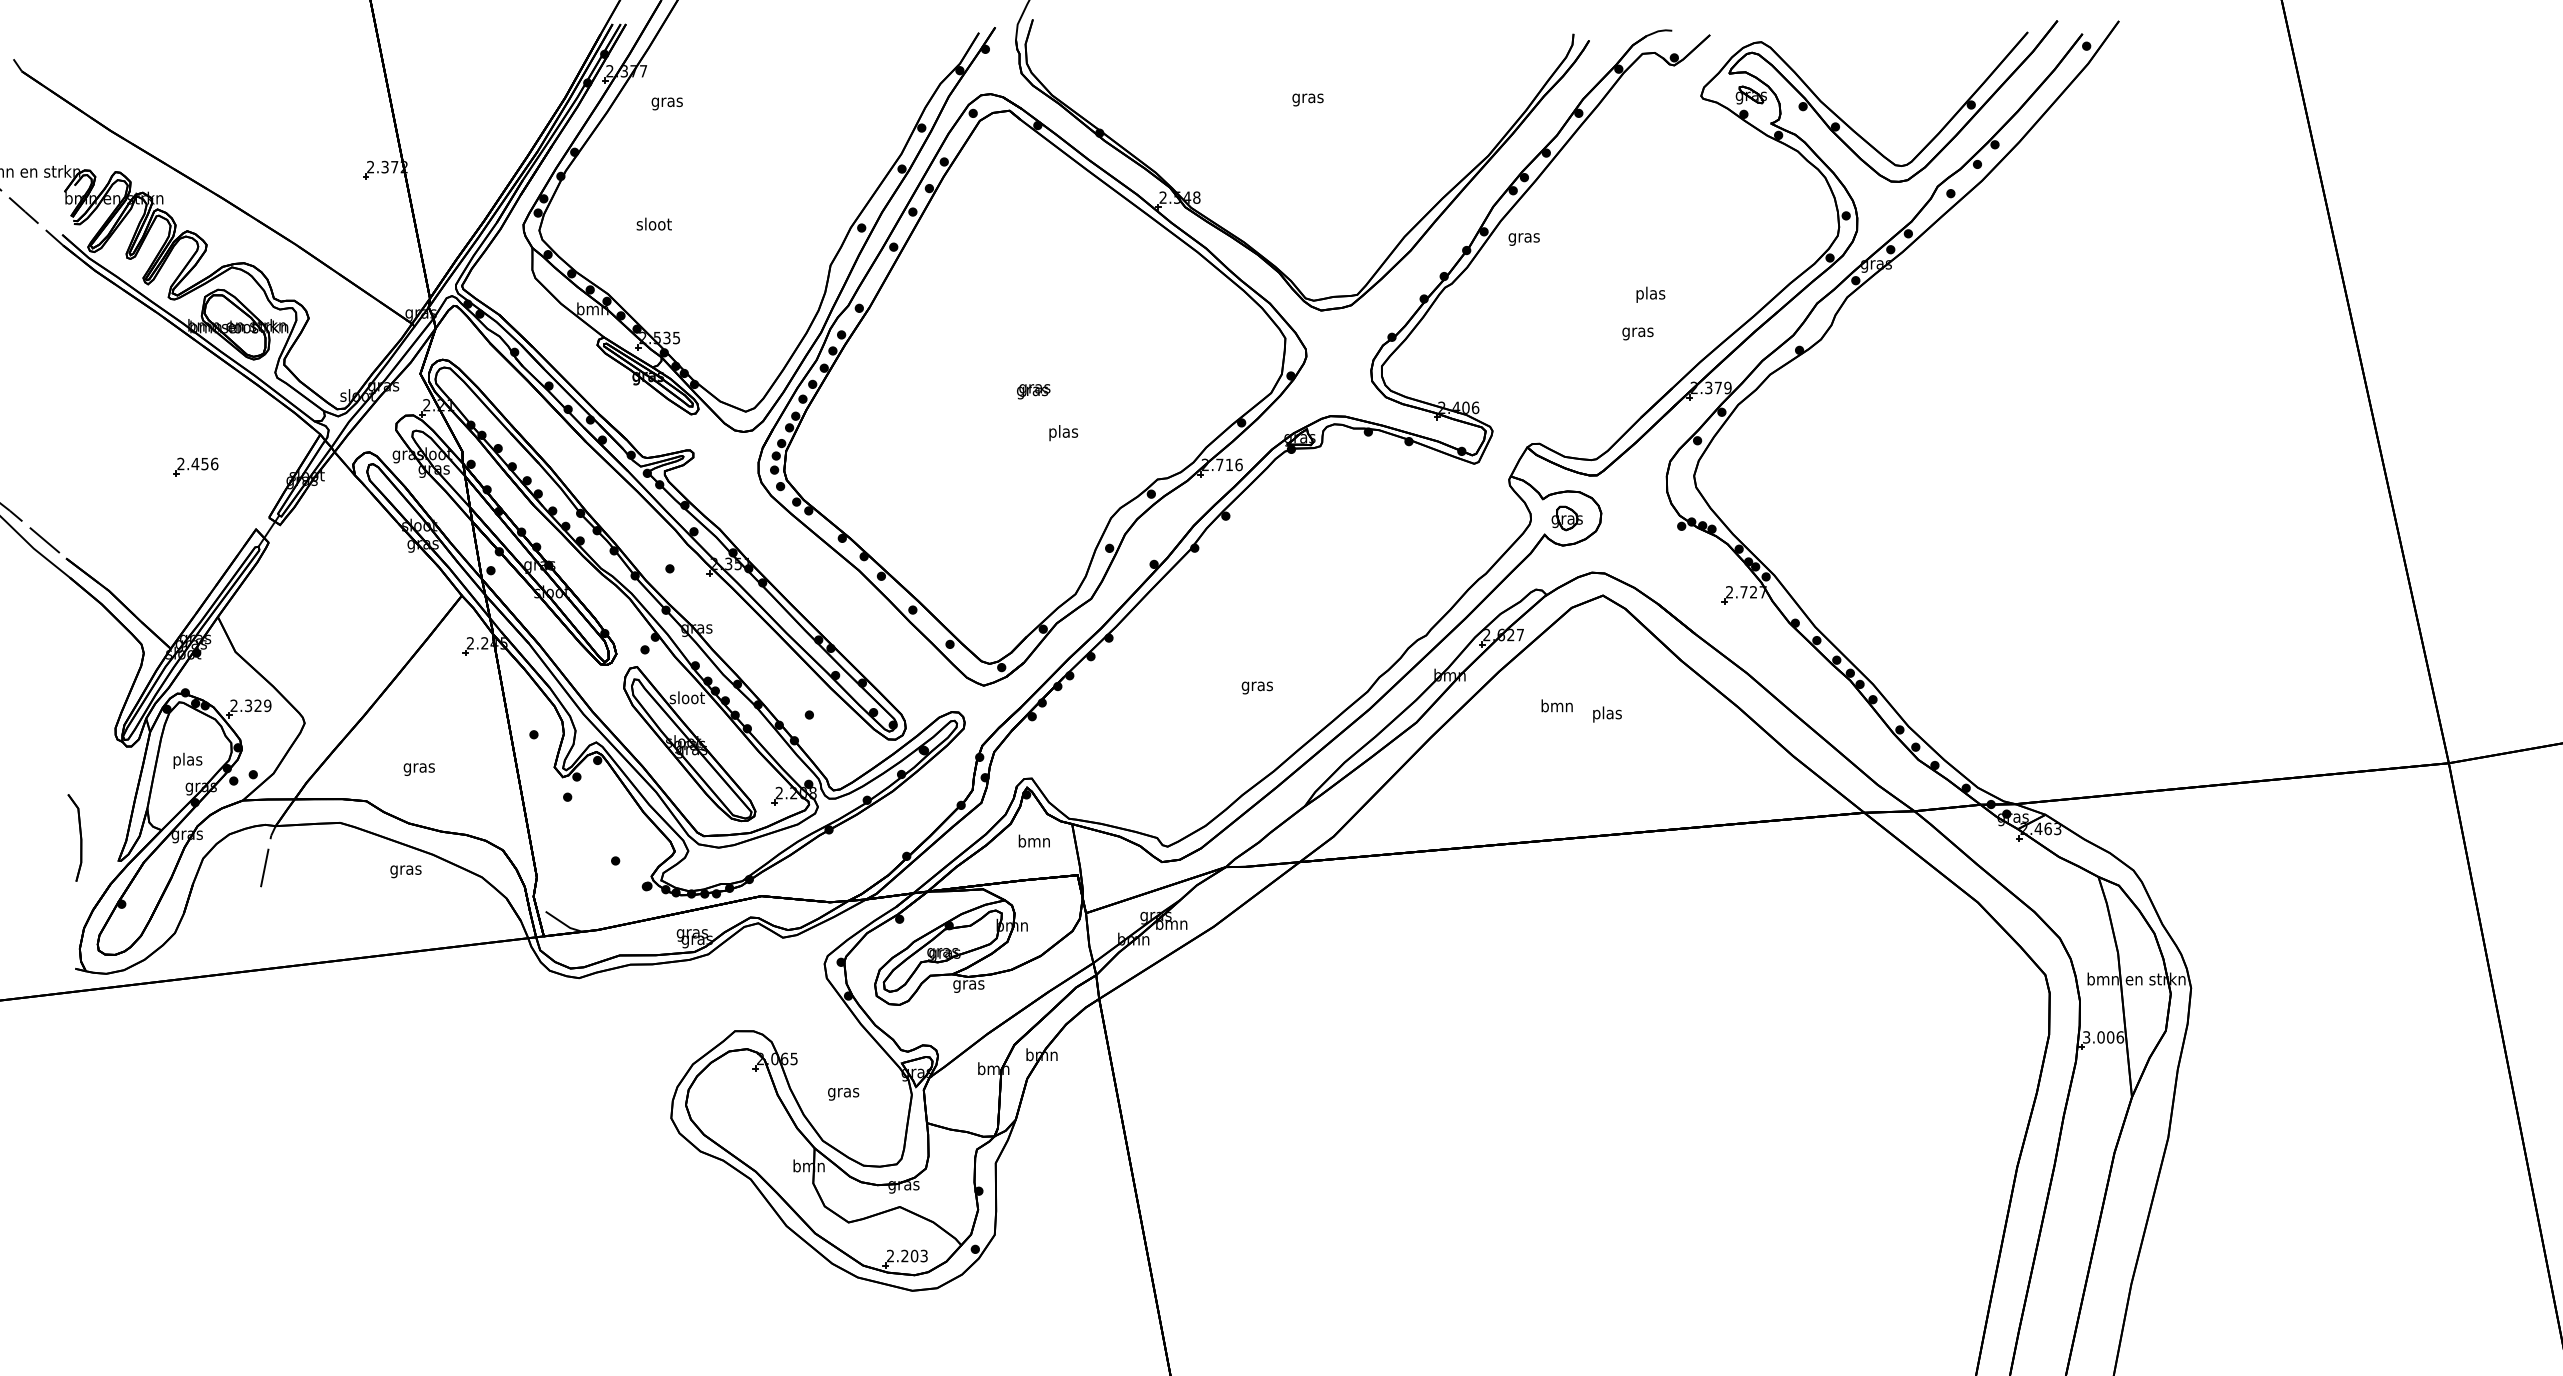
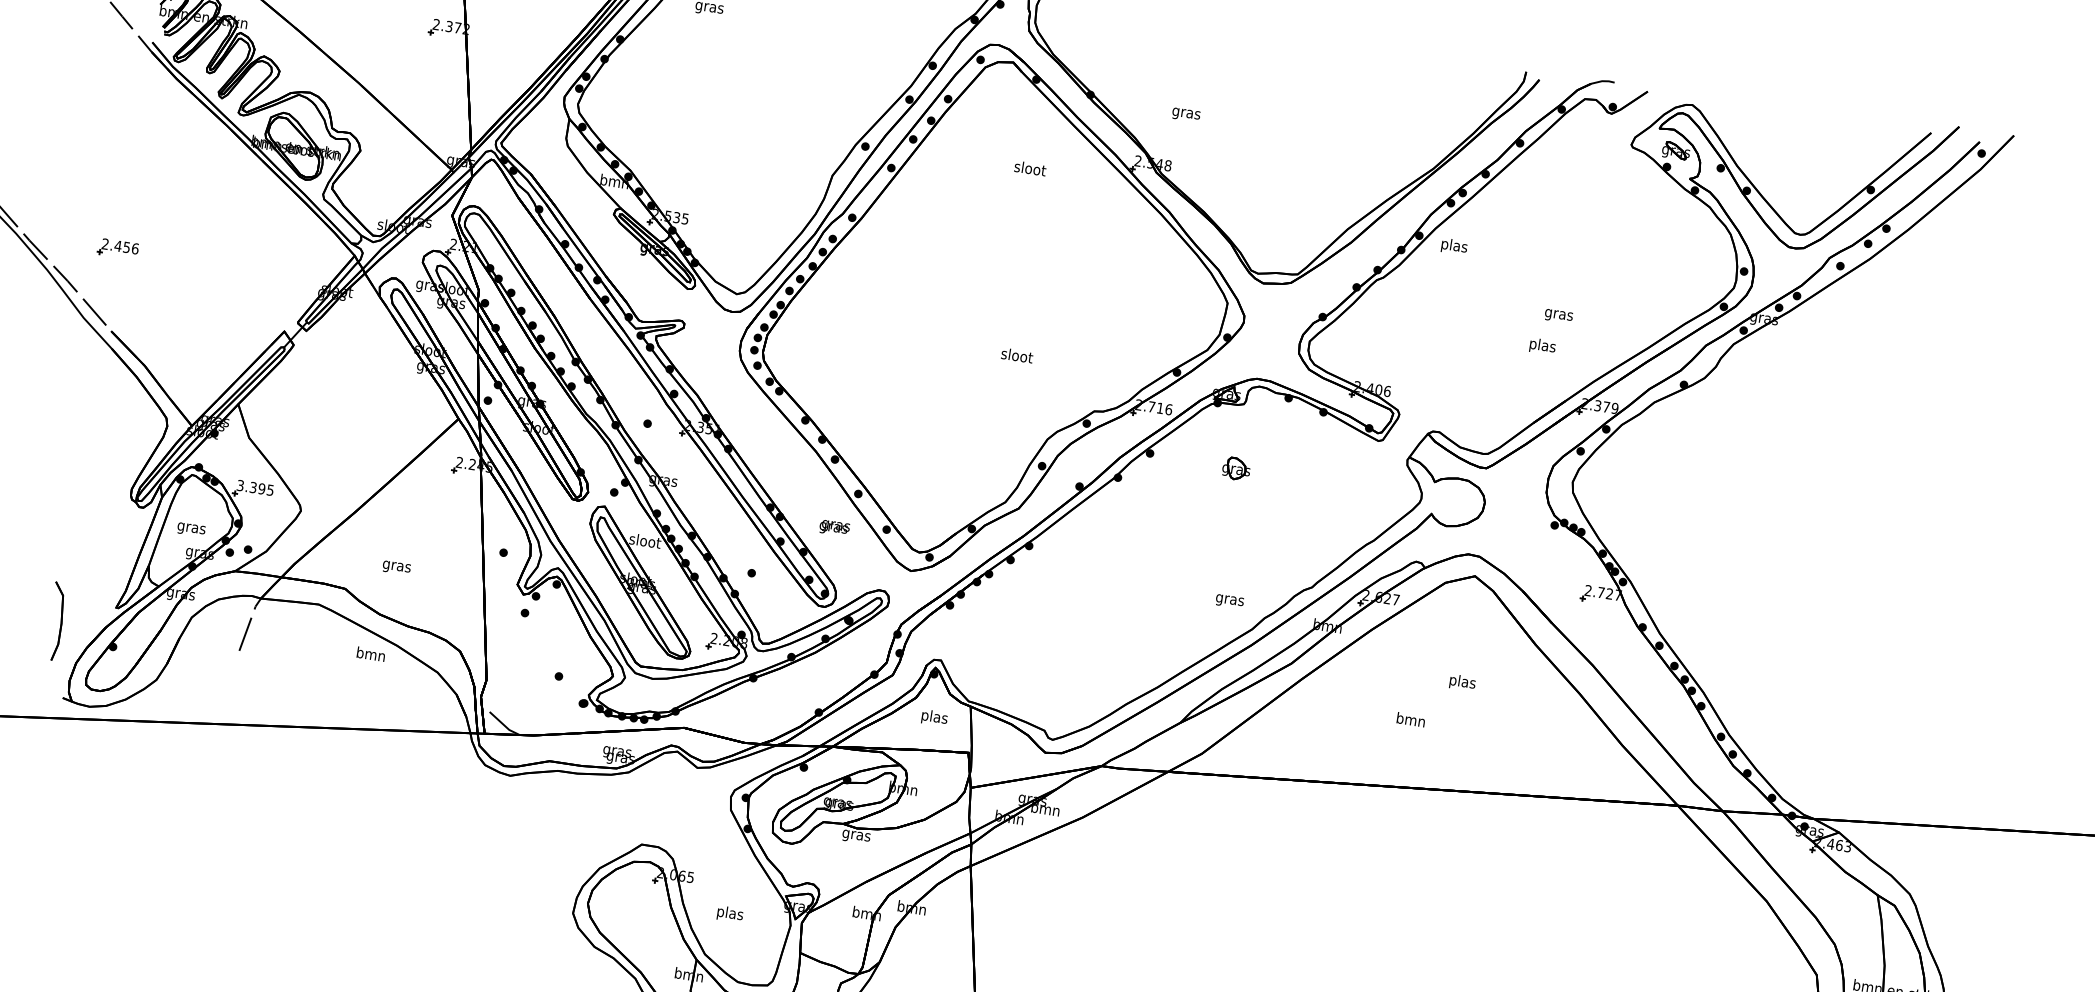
text: (1307, 99) -> (1185, 114), moved
text: (653, 223) -> (1029, 167), moved
text: (1523, 237) -> (1453, 246), gras -> plas
text: (1650, 294) -> (1558, 314), plas -> gras
text: (1637, 332) -> (1542, 346), gras -> plas
text: (1033, 391) -> (834, 528), moved
text: (1063, 433) -> (1016, 357), plas -> sloot
part: (195, 466) -> (117, 248), moved
part: (1566, 518) -> (1235, 468), moved
text: (1256, 687) -> (1229, 600), moved
text: (250, 705) -> (255, 487), 2.329 -> 3.395
text: (1556, 705) -> (1410, 719), moved
text: (187, 760) -> (191, 527), plas -> gras
part: (74, 837) -> (55, 620), moved
text: (1033, 842) -> (933, 717), bmn -> plas
text: (405, 870) -> (370, 655), gras -> bmn
text: (843, 1092) -> (730, 914), gras -> plas

